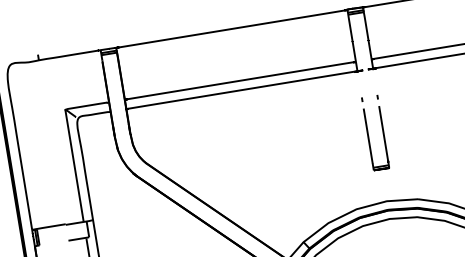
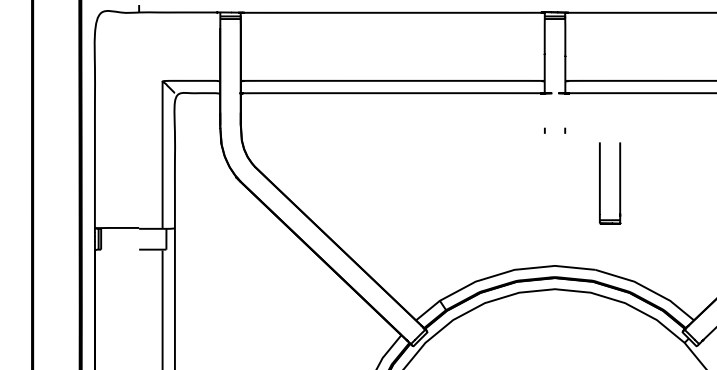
part: (383, 137) -> (619, 183), moved

